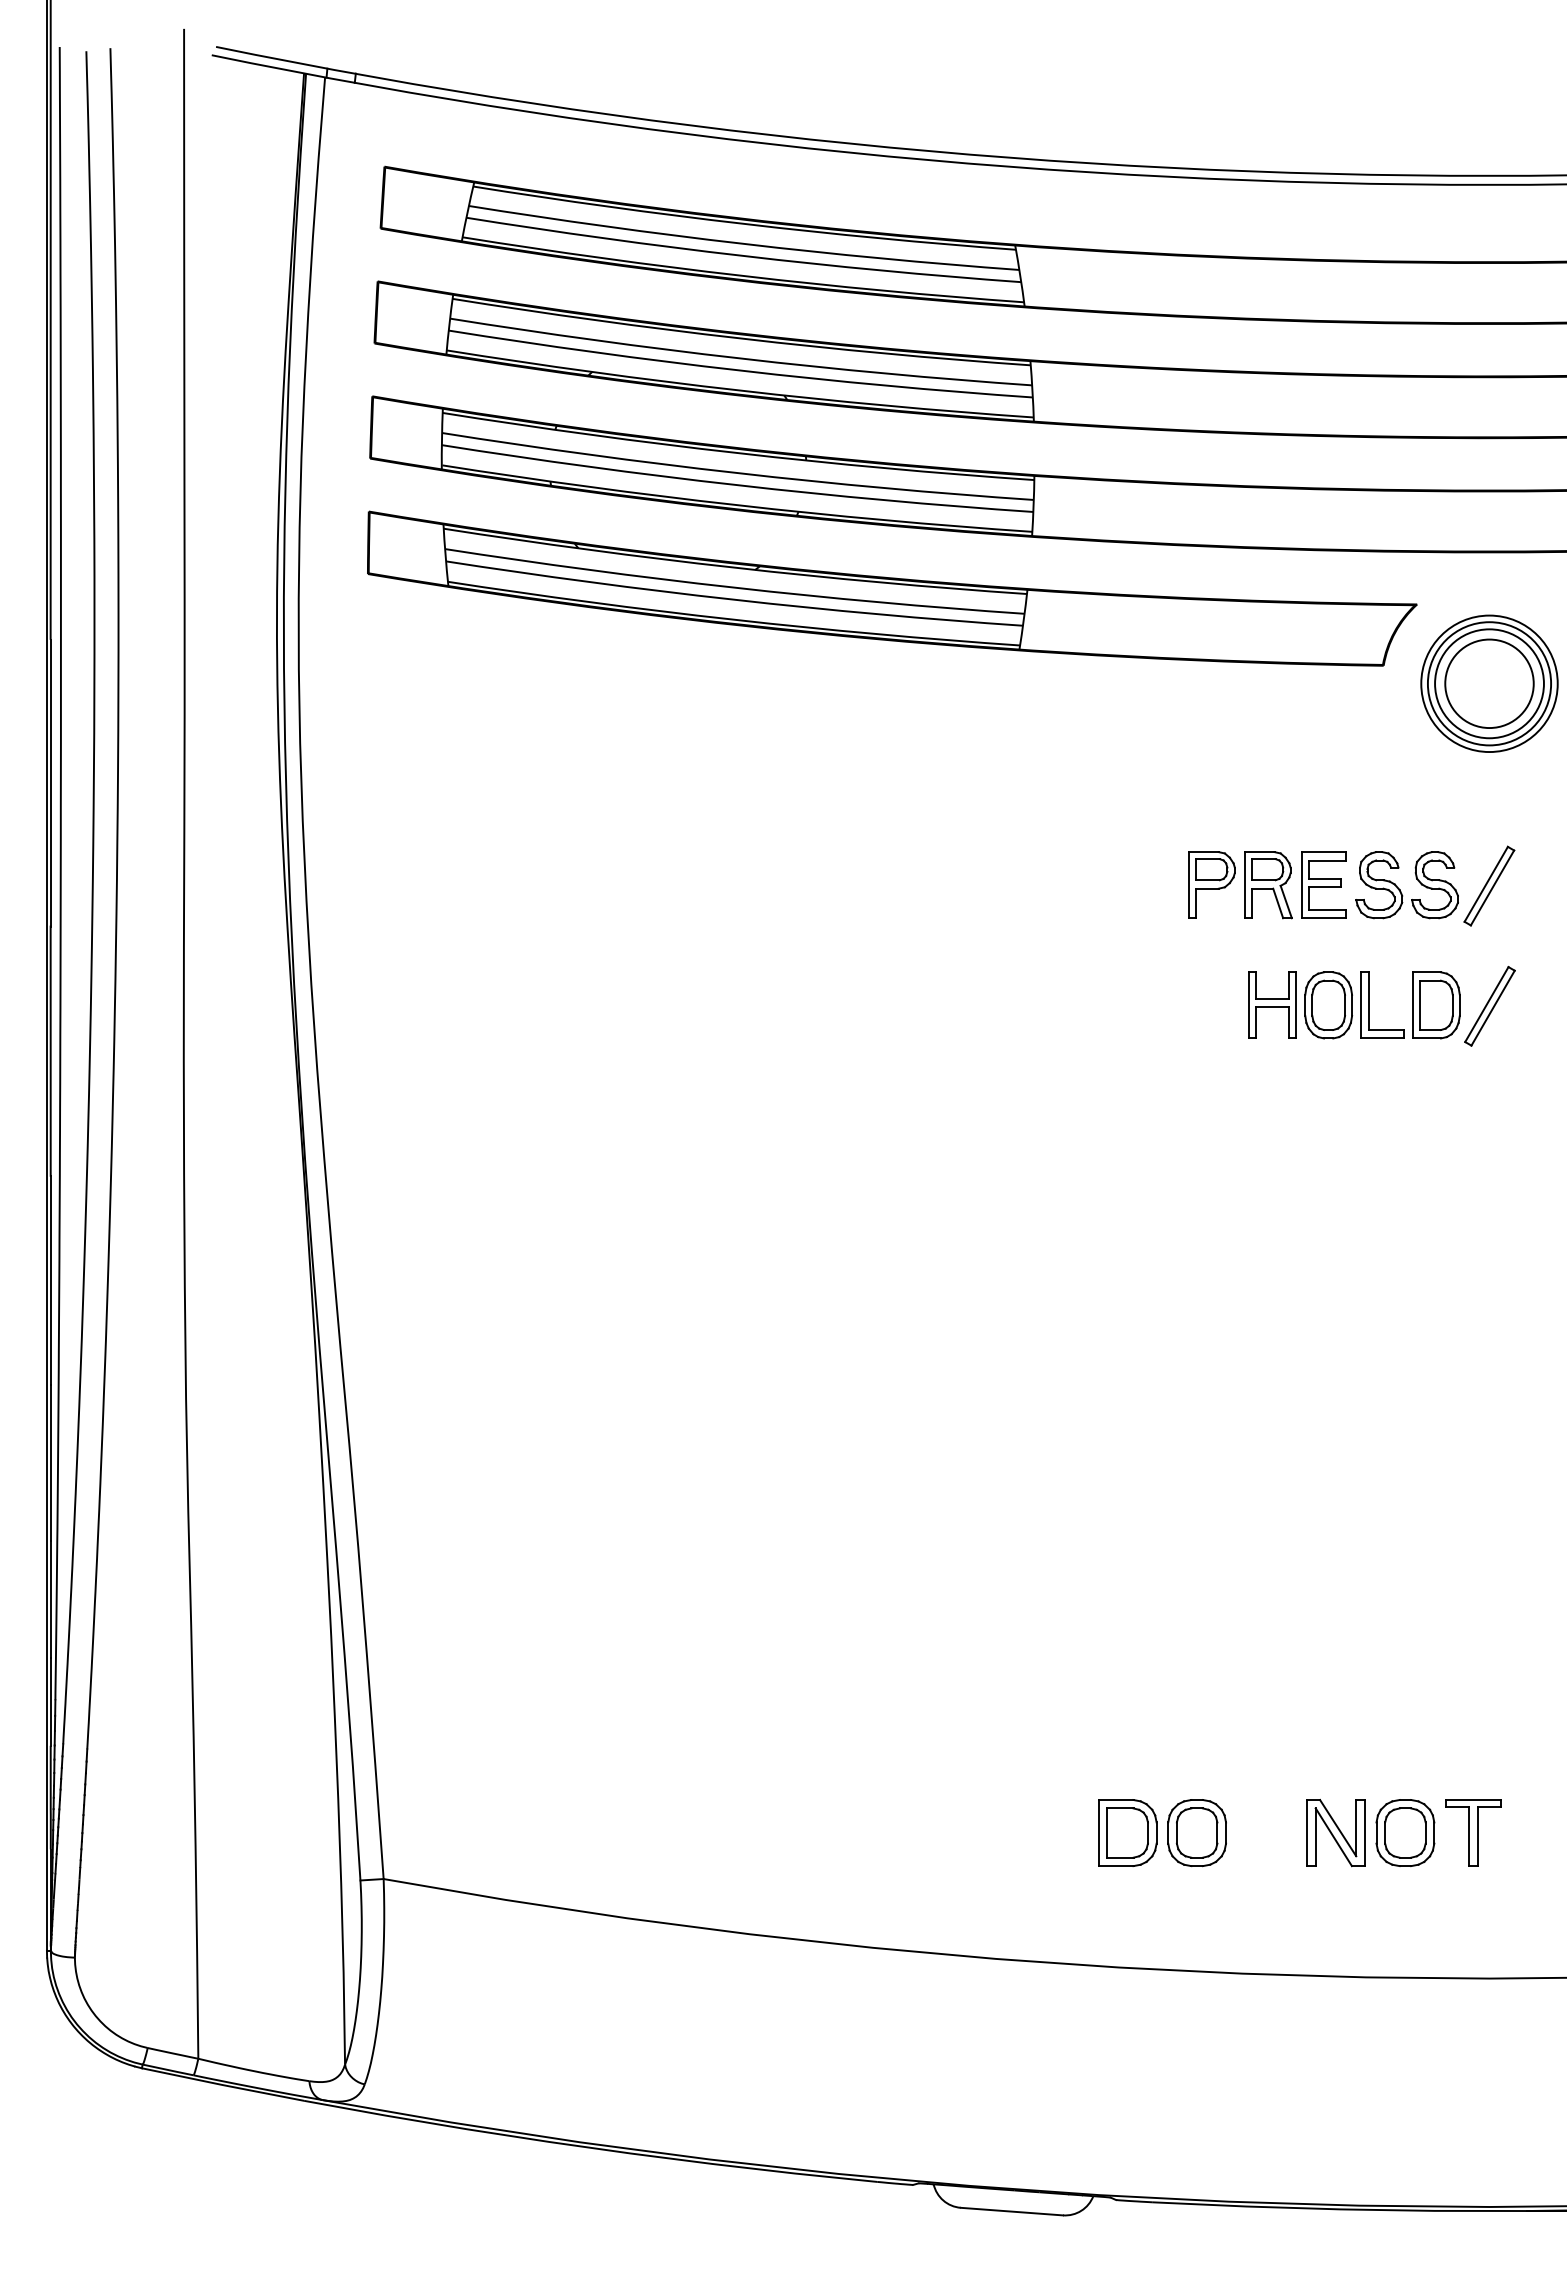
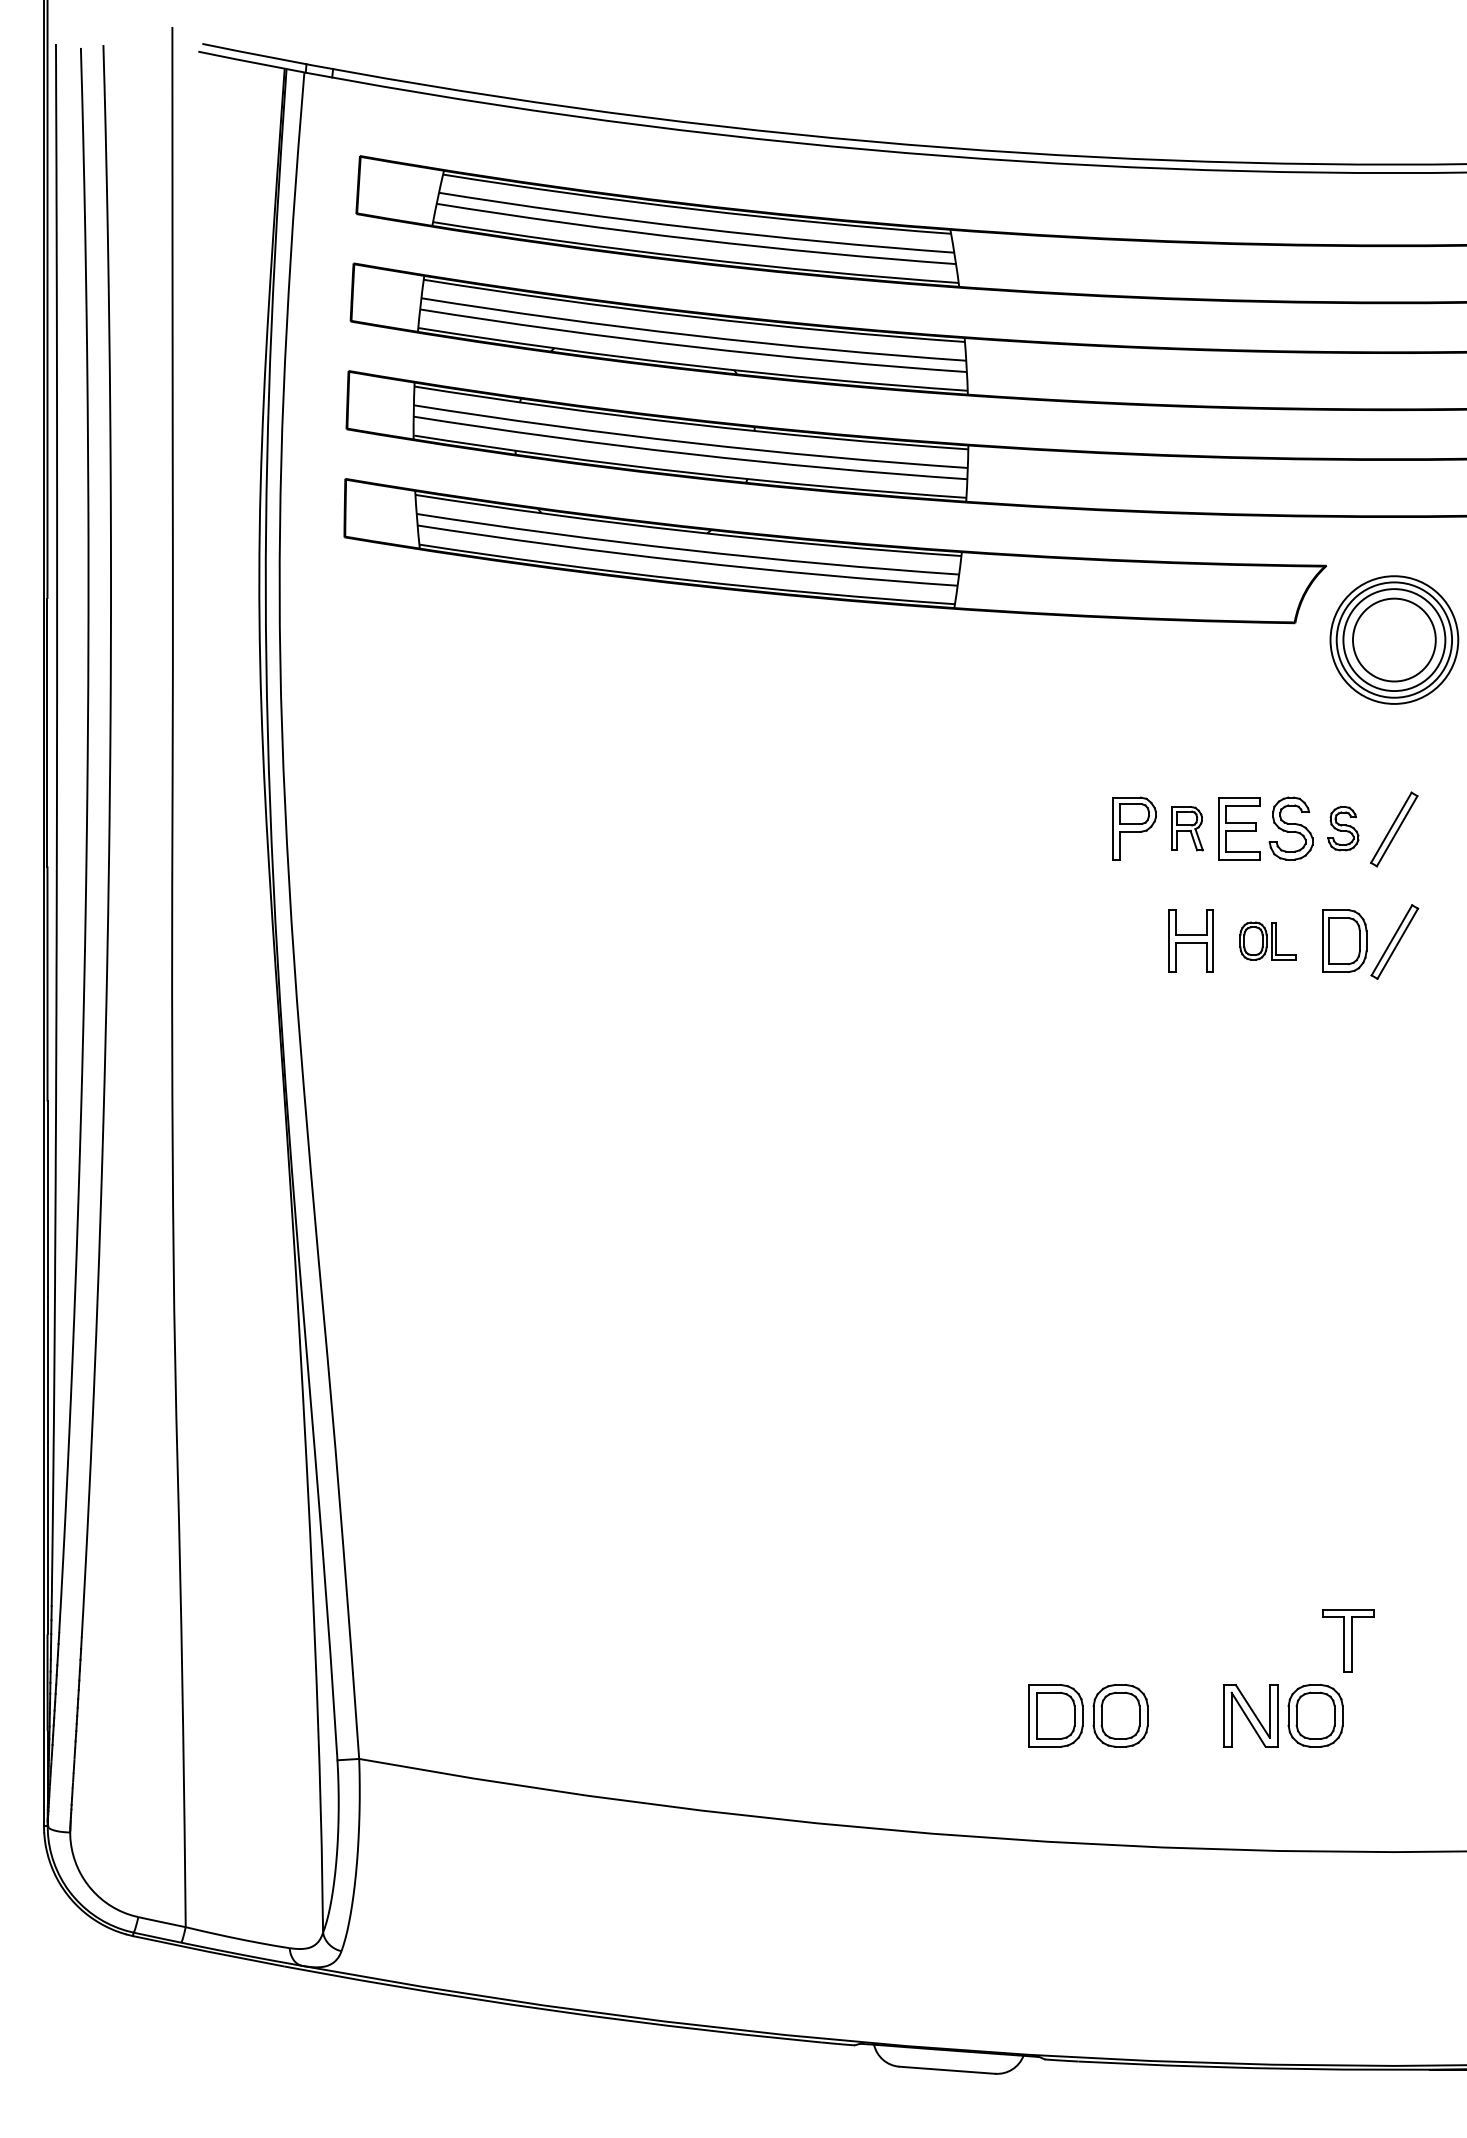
part: (1268, 885) -> (1187, 828), size x0.7
part: (1434, 885) -> (1342, 828), size x0.7
part: (1354, 1005) -> (1268, 941), size x0.6
part: (1473, 1832) -> (1348, 1640), moved

